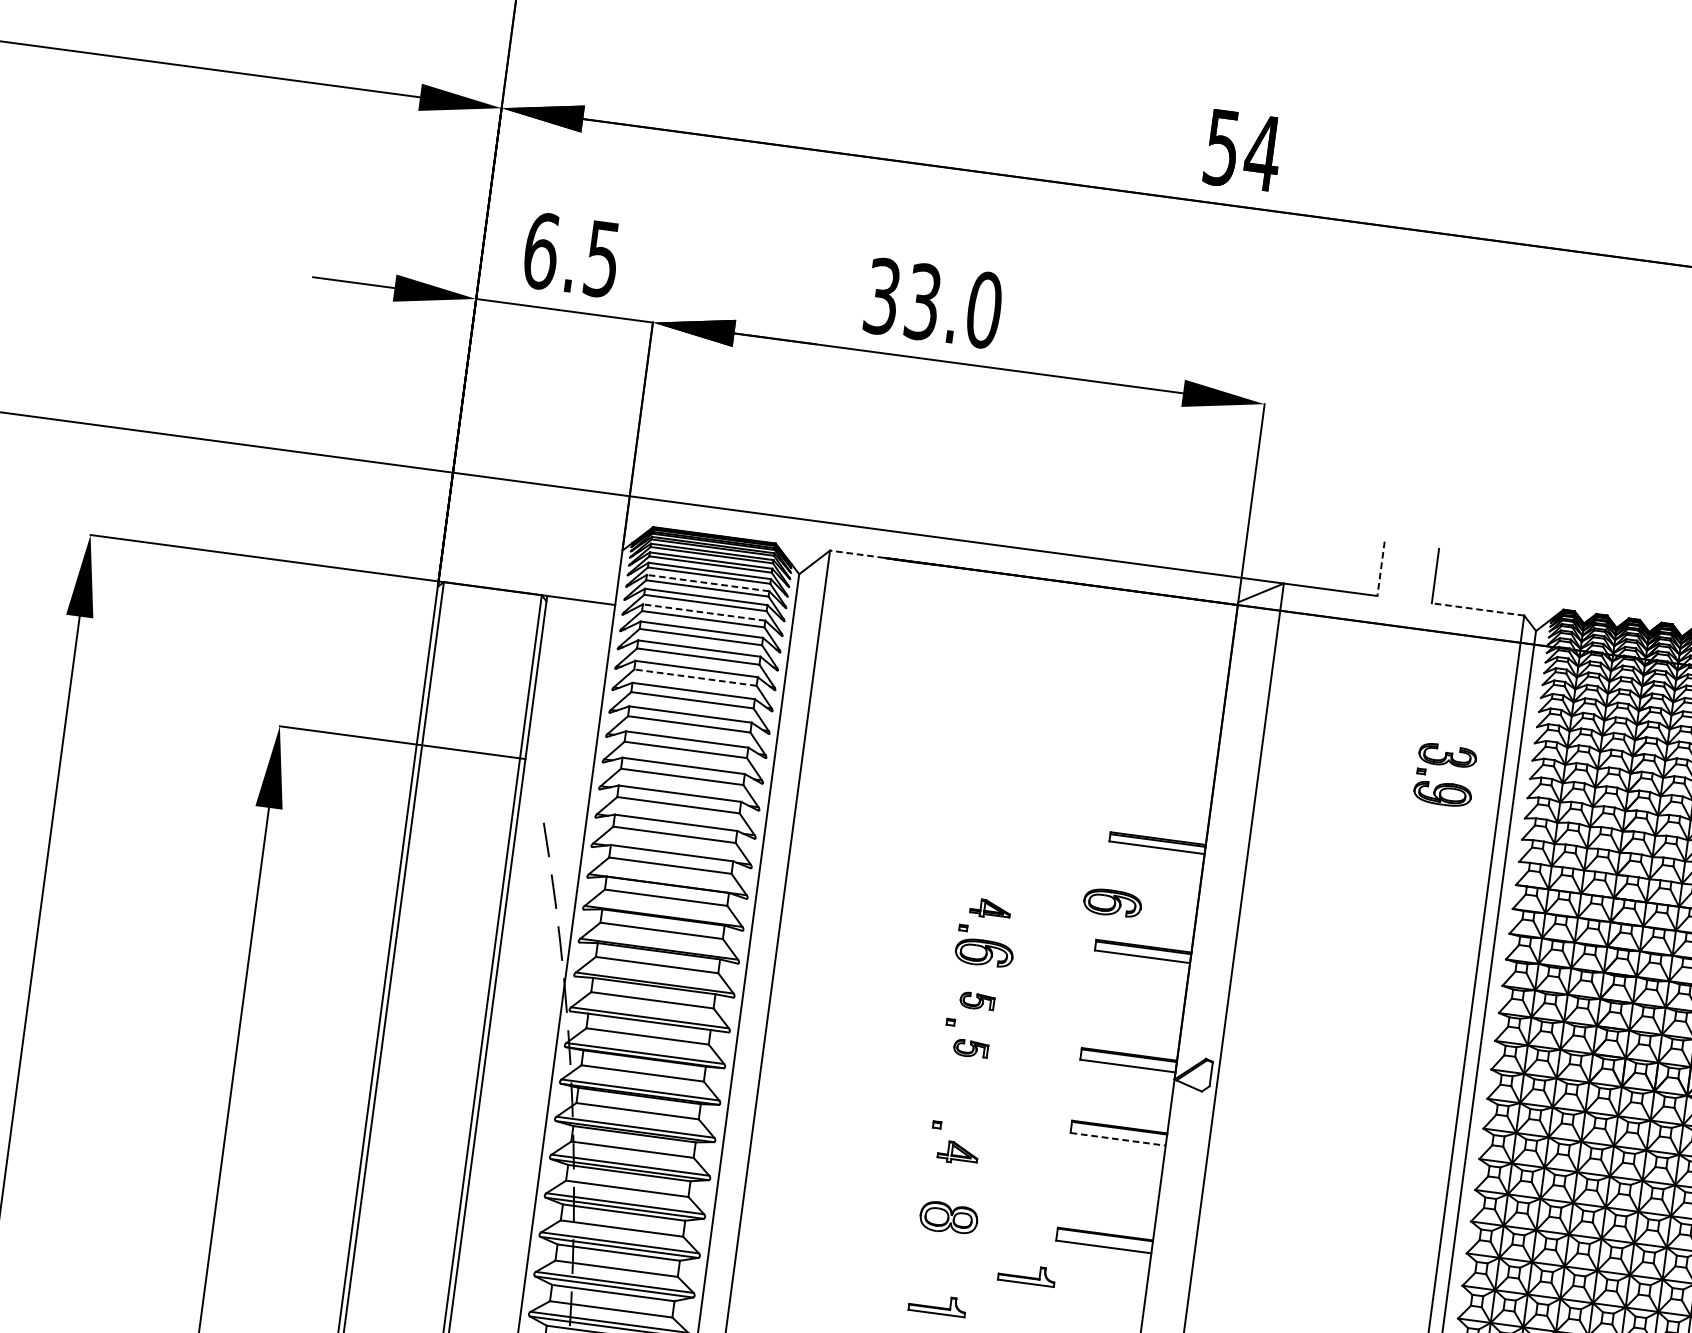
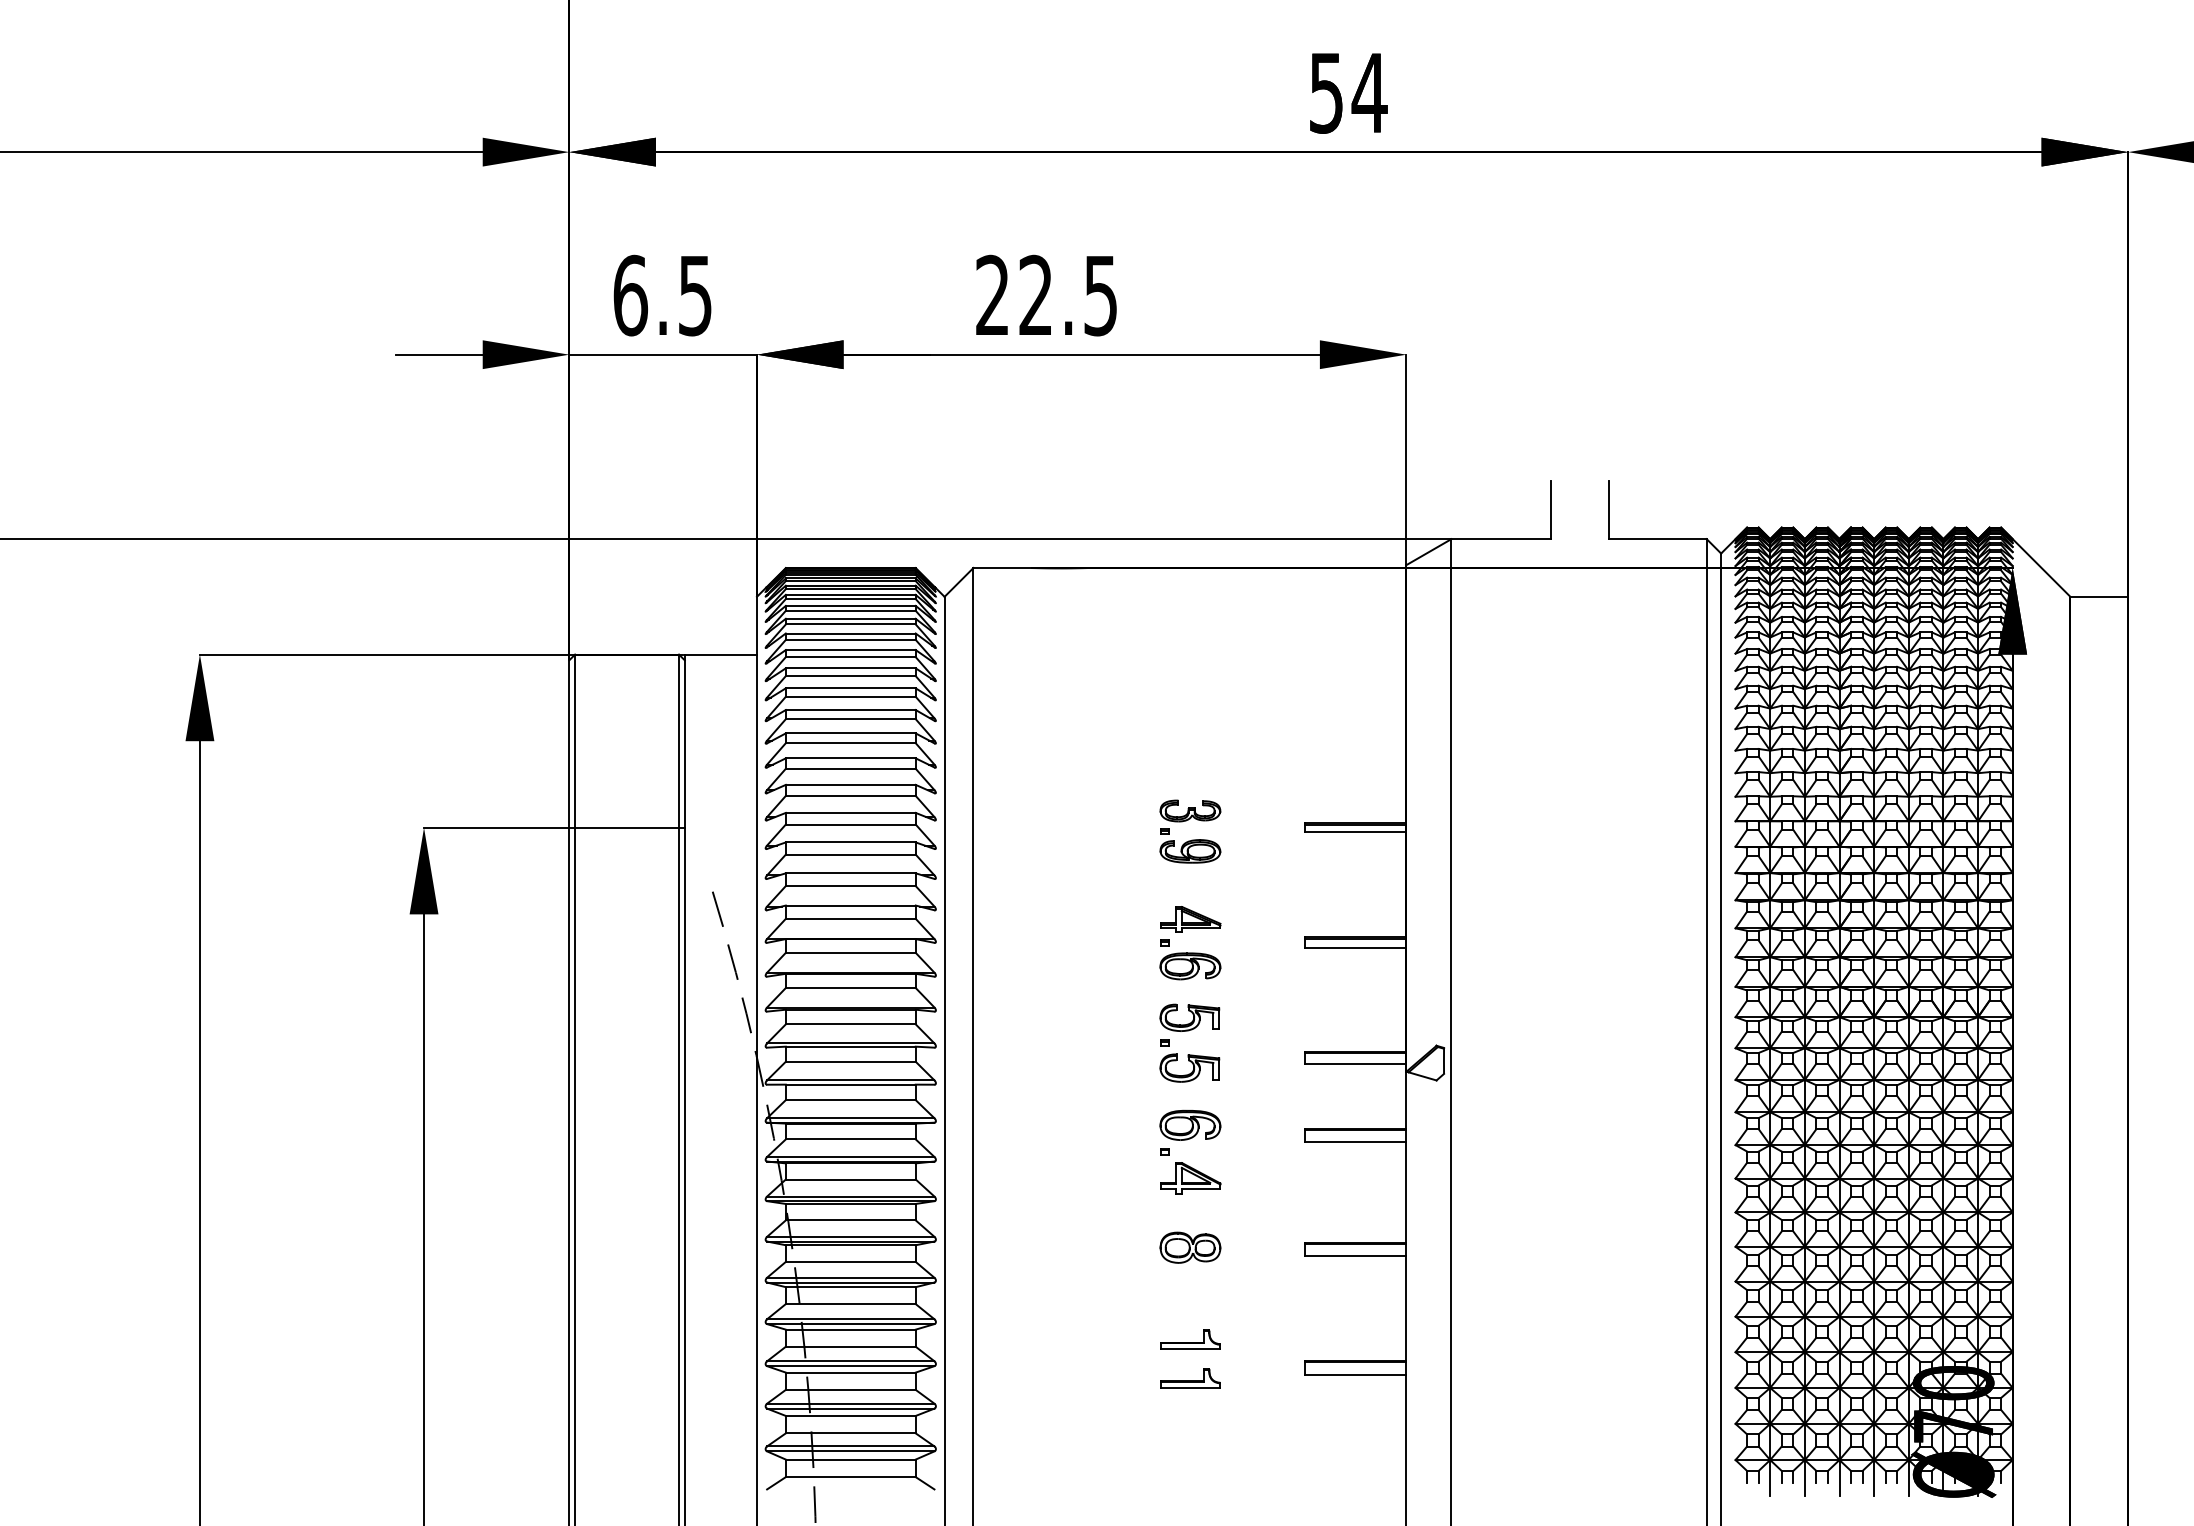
text: (934, 303) -> (1047, 295), 33.0 -> 22.5
line: (857, 553) -> (1002, 567), dashed -> solid
line: (1380, 569) -> (1550, 510), dashed -> solid
line: (707, 582) -> (850, 618), dashed -> solid
line: (1477, 609) -> (1657, 539), dashed -> solid
line: (703, 612) -> (850, 650), dashed -> solid
line: (695, 677) -> (850, 719), dashed -> solid
part: (1446, 782) -> (1192, 839), moved
part: (1112, 903) -> (1317, 896), removed
part: (990, 909) -> (1190, 919), size x1.43
part: (977, 1001) -> (1189, 1017), size x1.67
part: (970, 1048) -> (1189, 1067), size x1.67
part: (964, 1102) -> (1190, 1124), added
line: (1117, 1138) -> (1355, 1141), dashed -> solid
part: (957, 1152) -> (1190, 1178), size x1.43
part: (1026, 1274) -> (1279, 1295), removed

